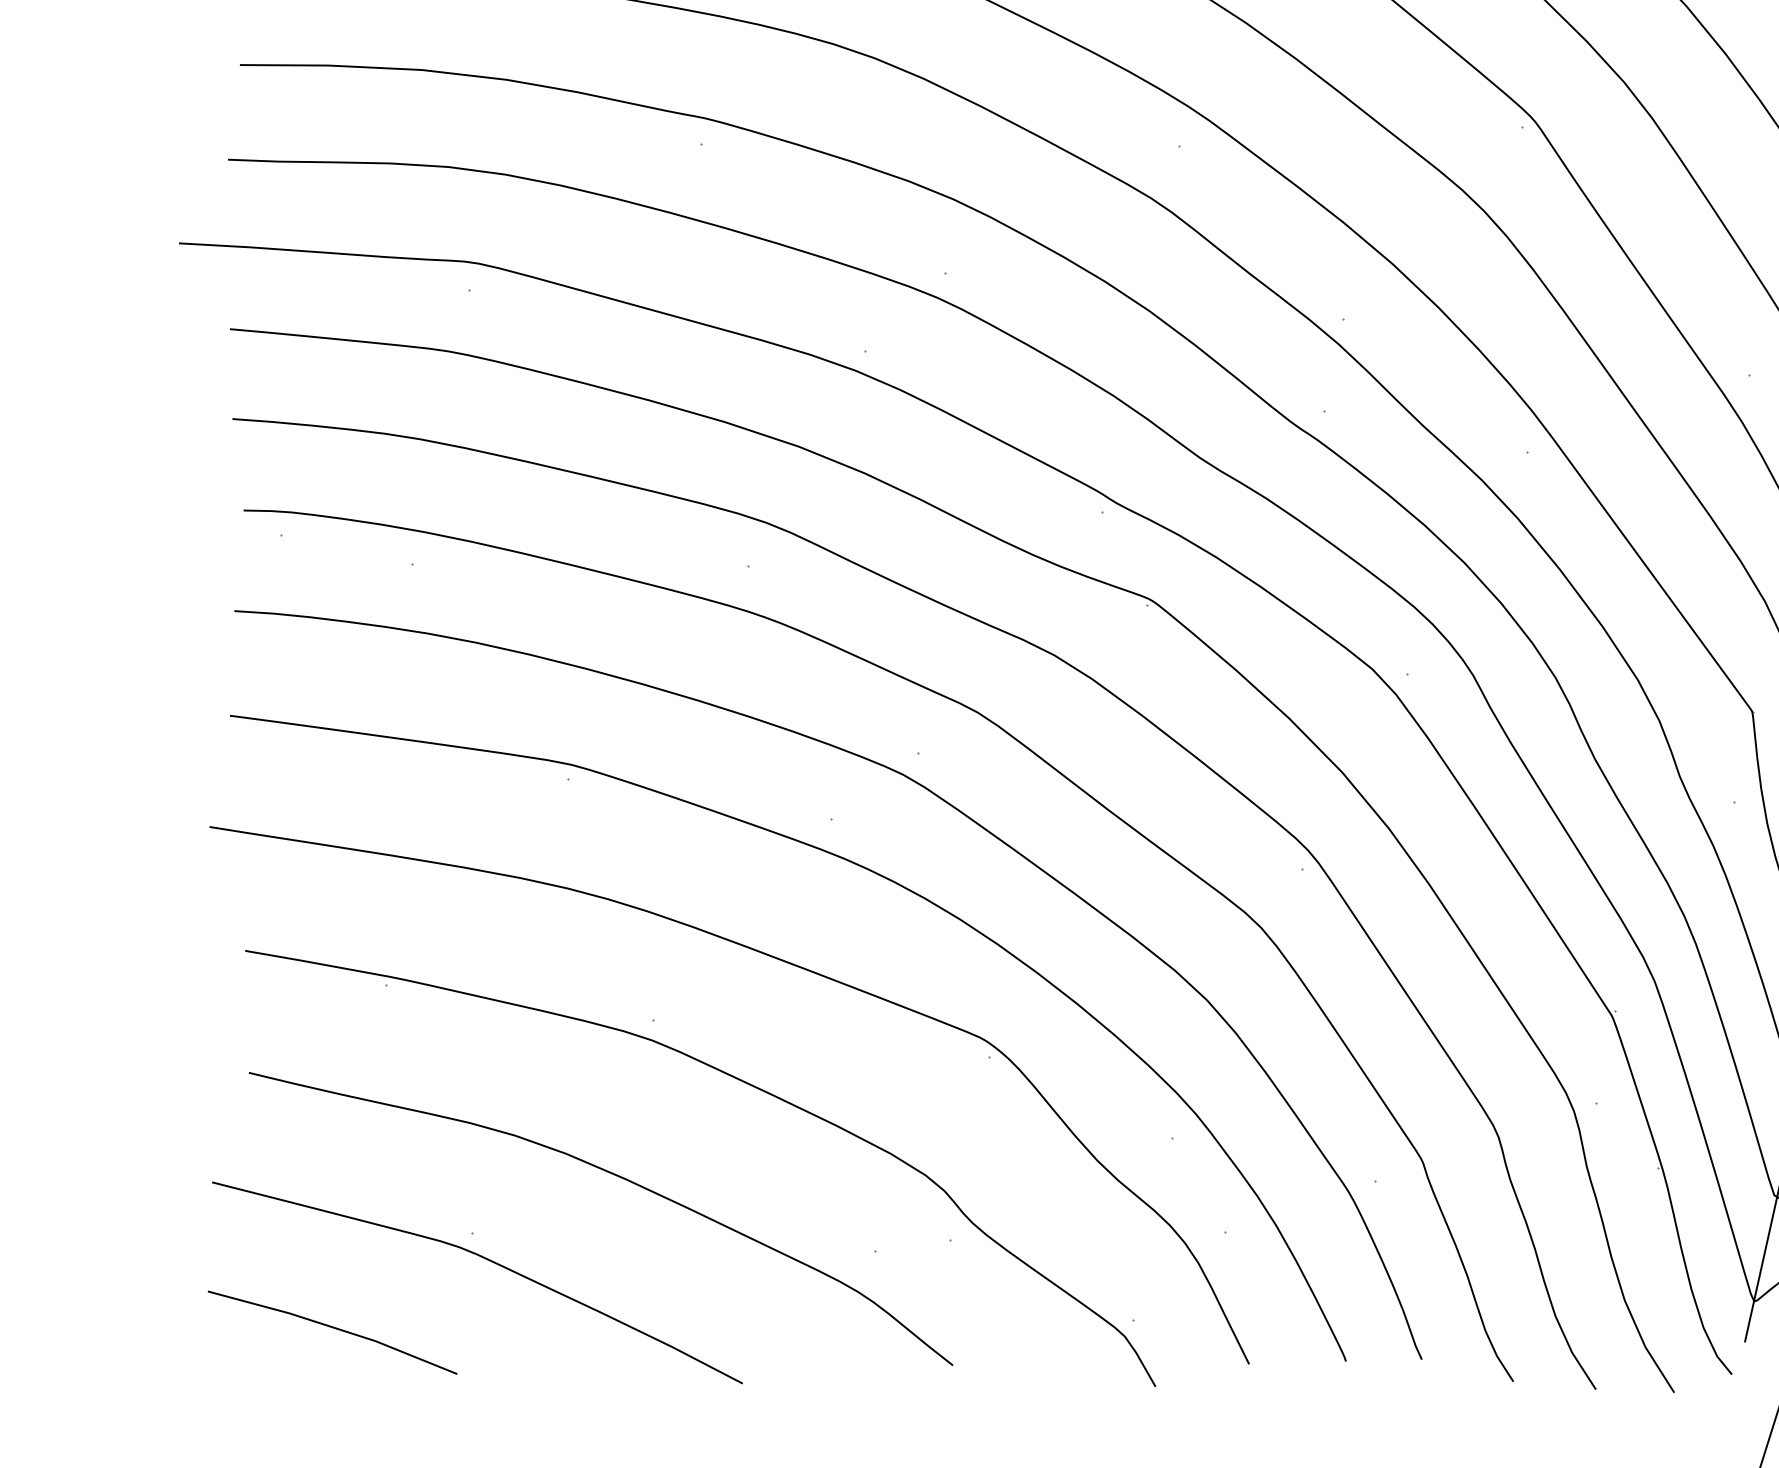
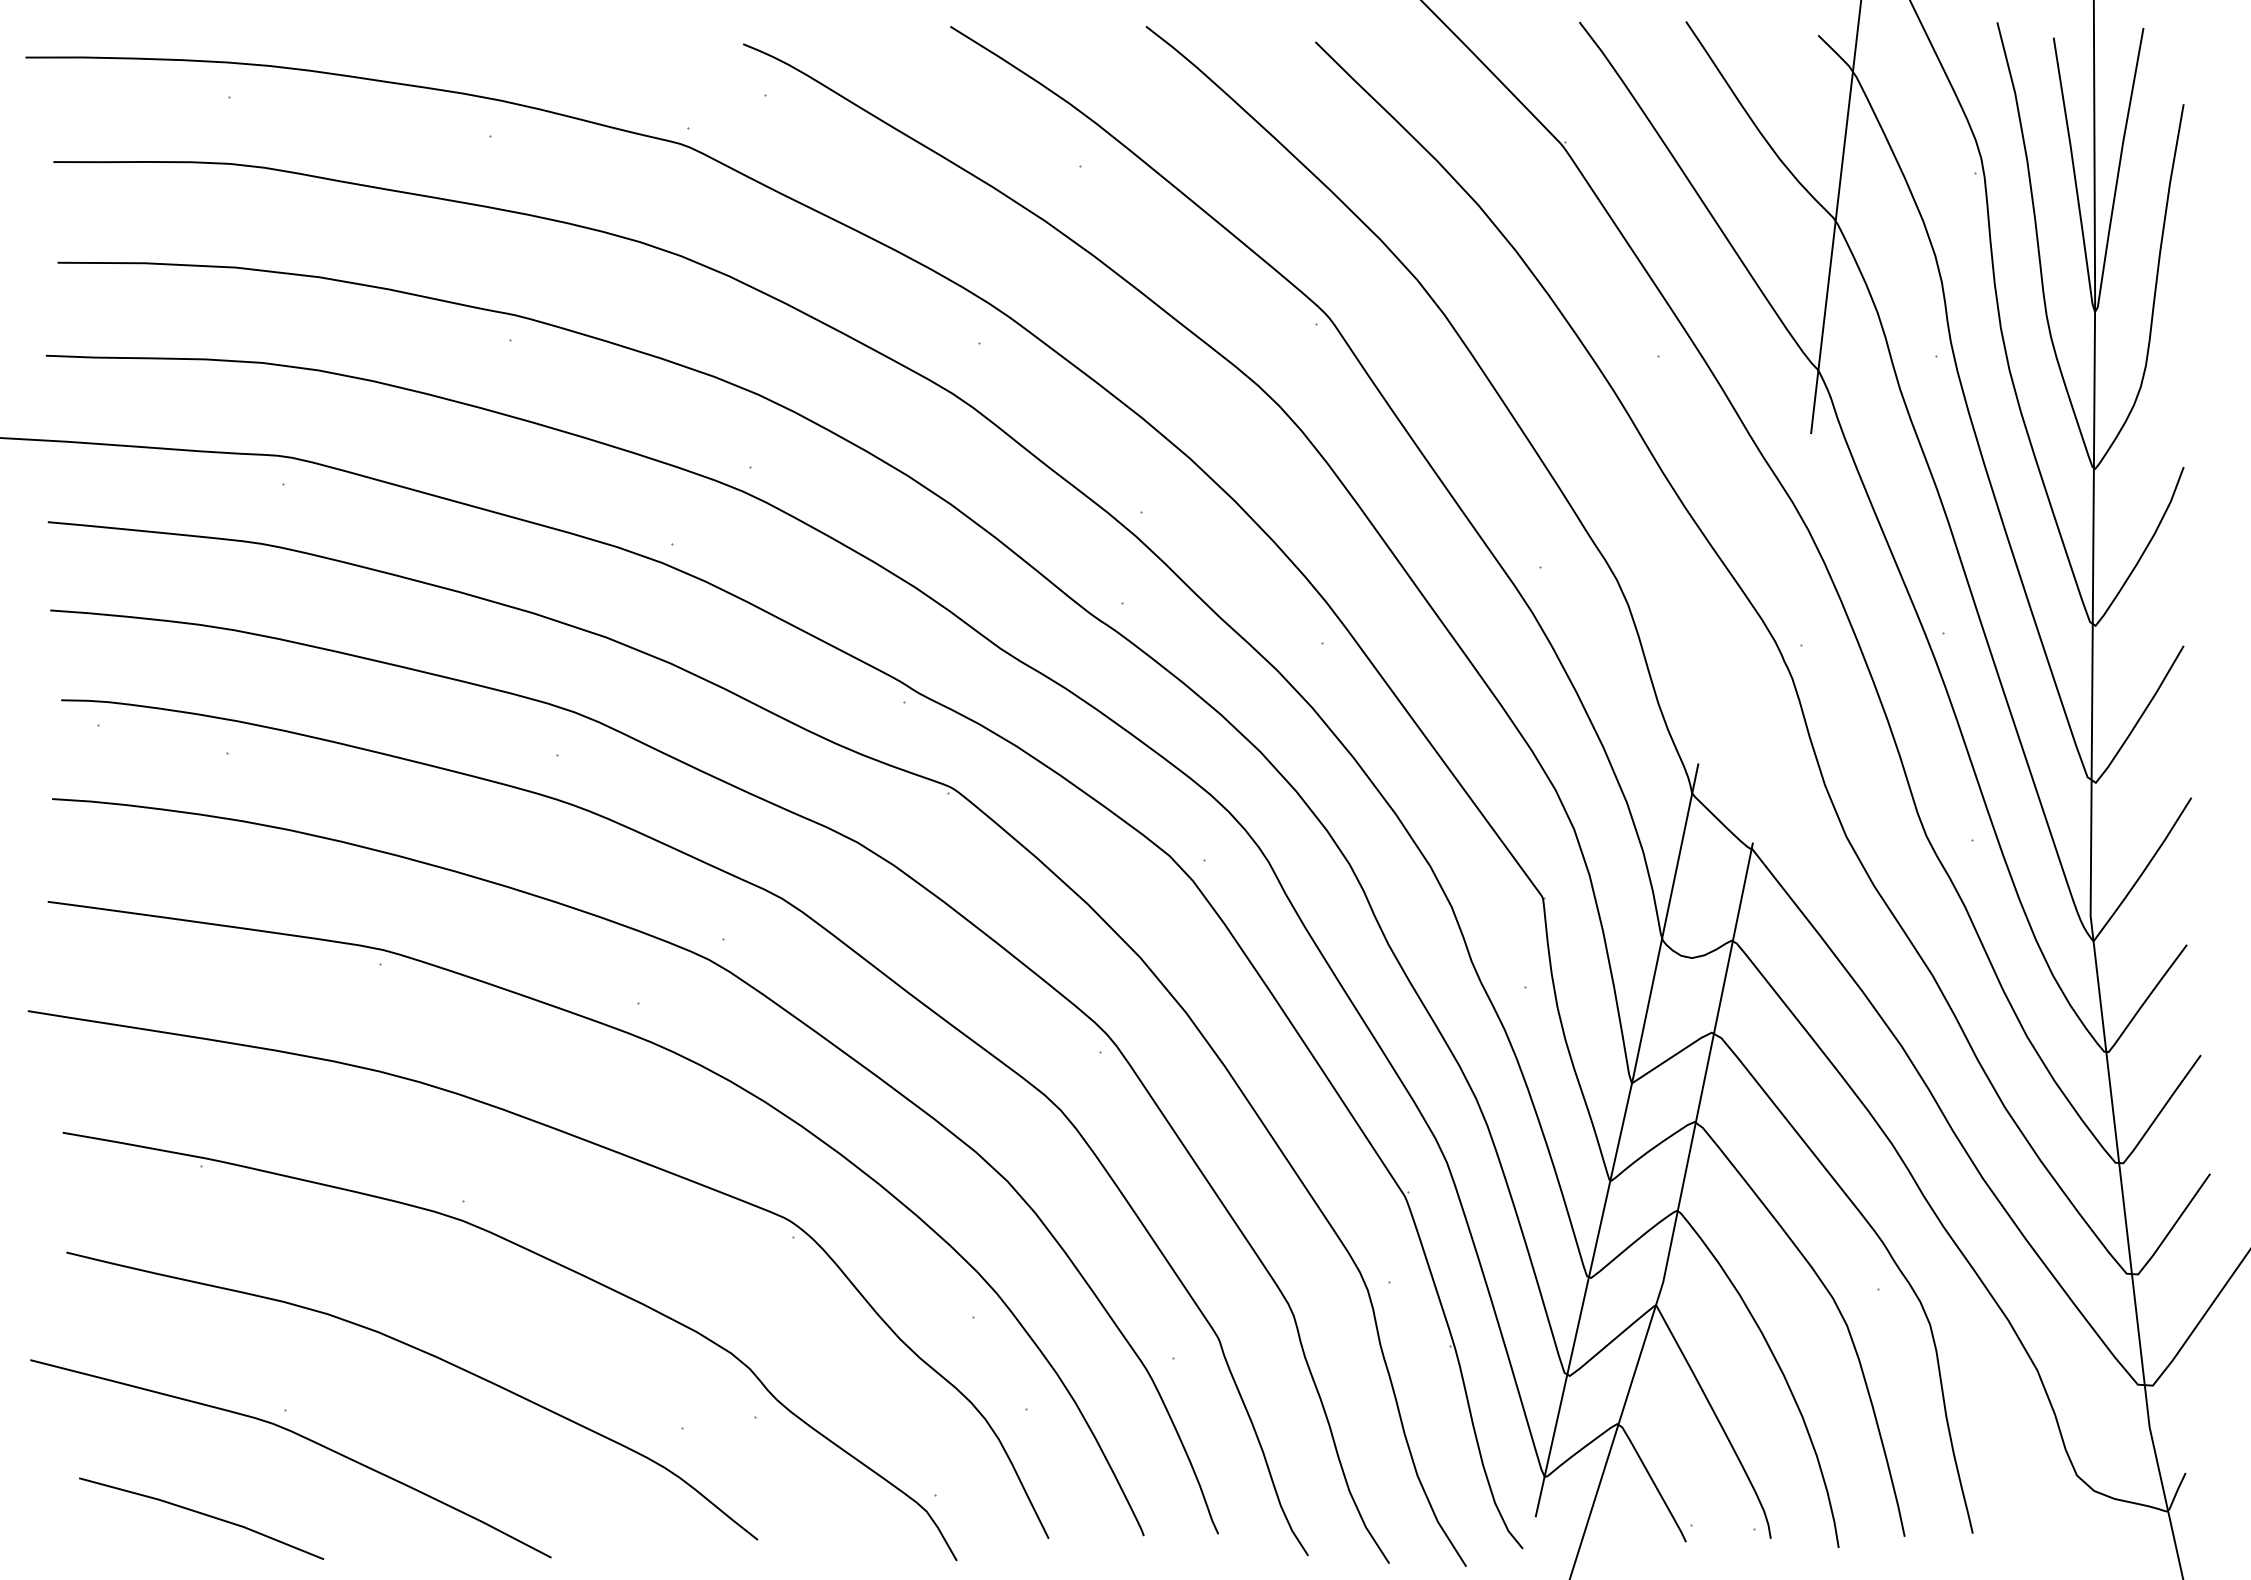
line: (332, 1328) -> (201, 1514), moved

